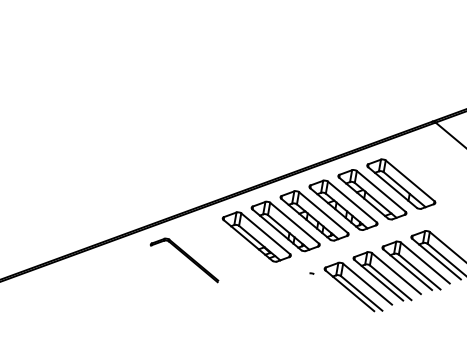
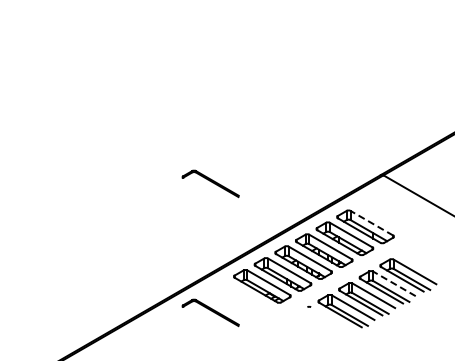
part: (213, 94) -> (210, 183), added
line: (409, 181) -> (371, 223), solid -> dashed
line: (425, 262) -> (394, 283), solid -> dashed

